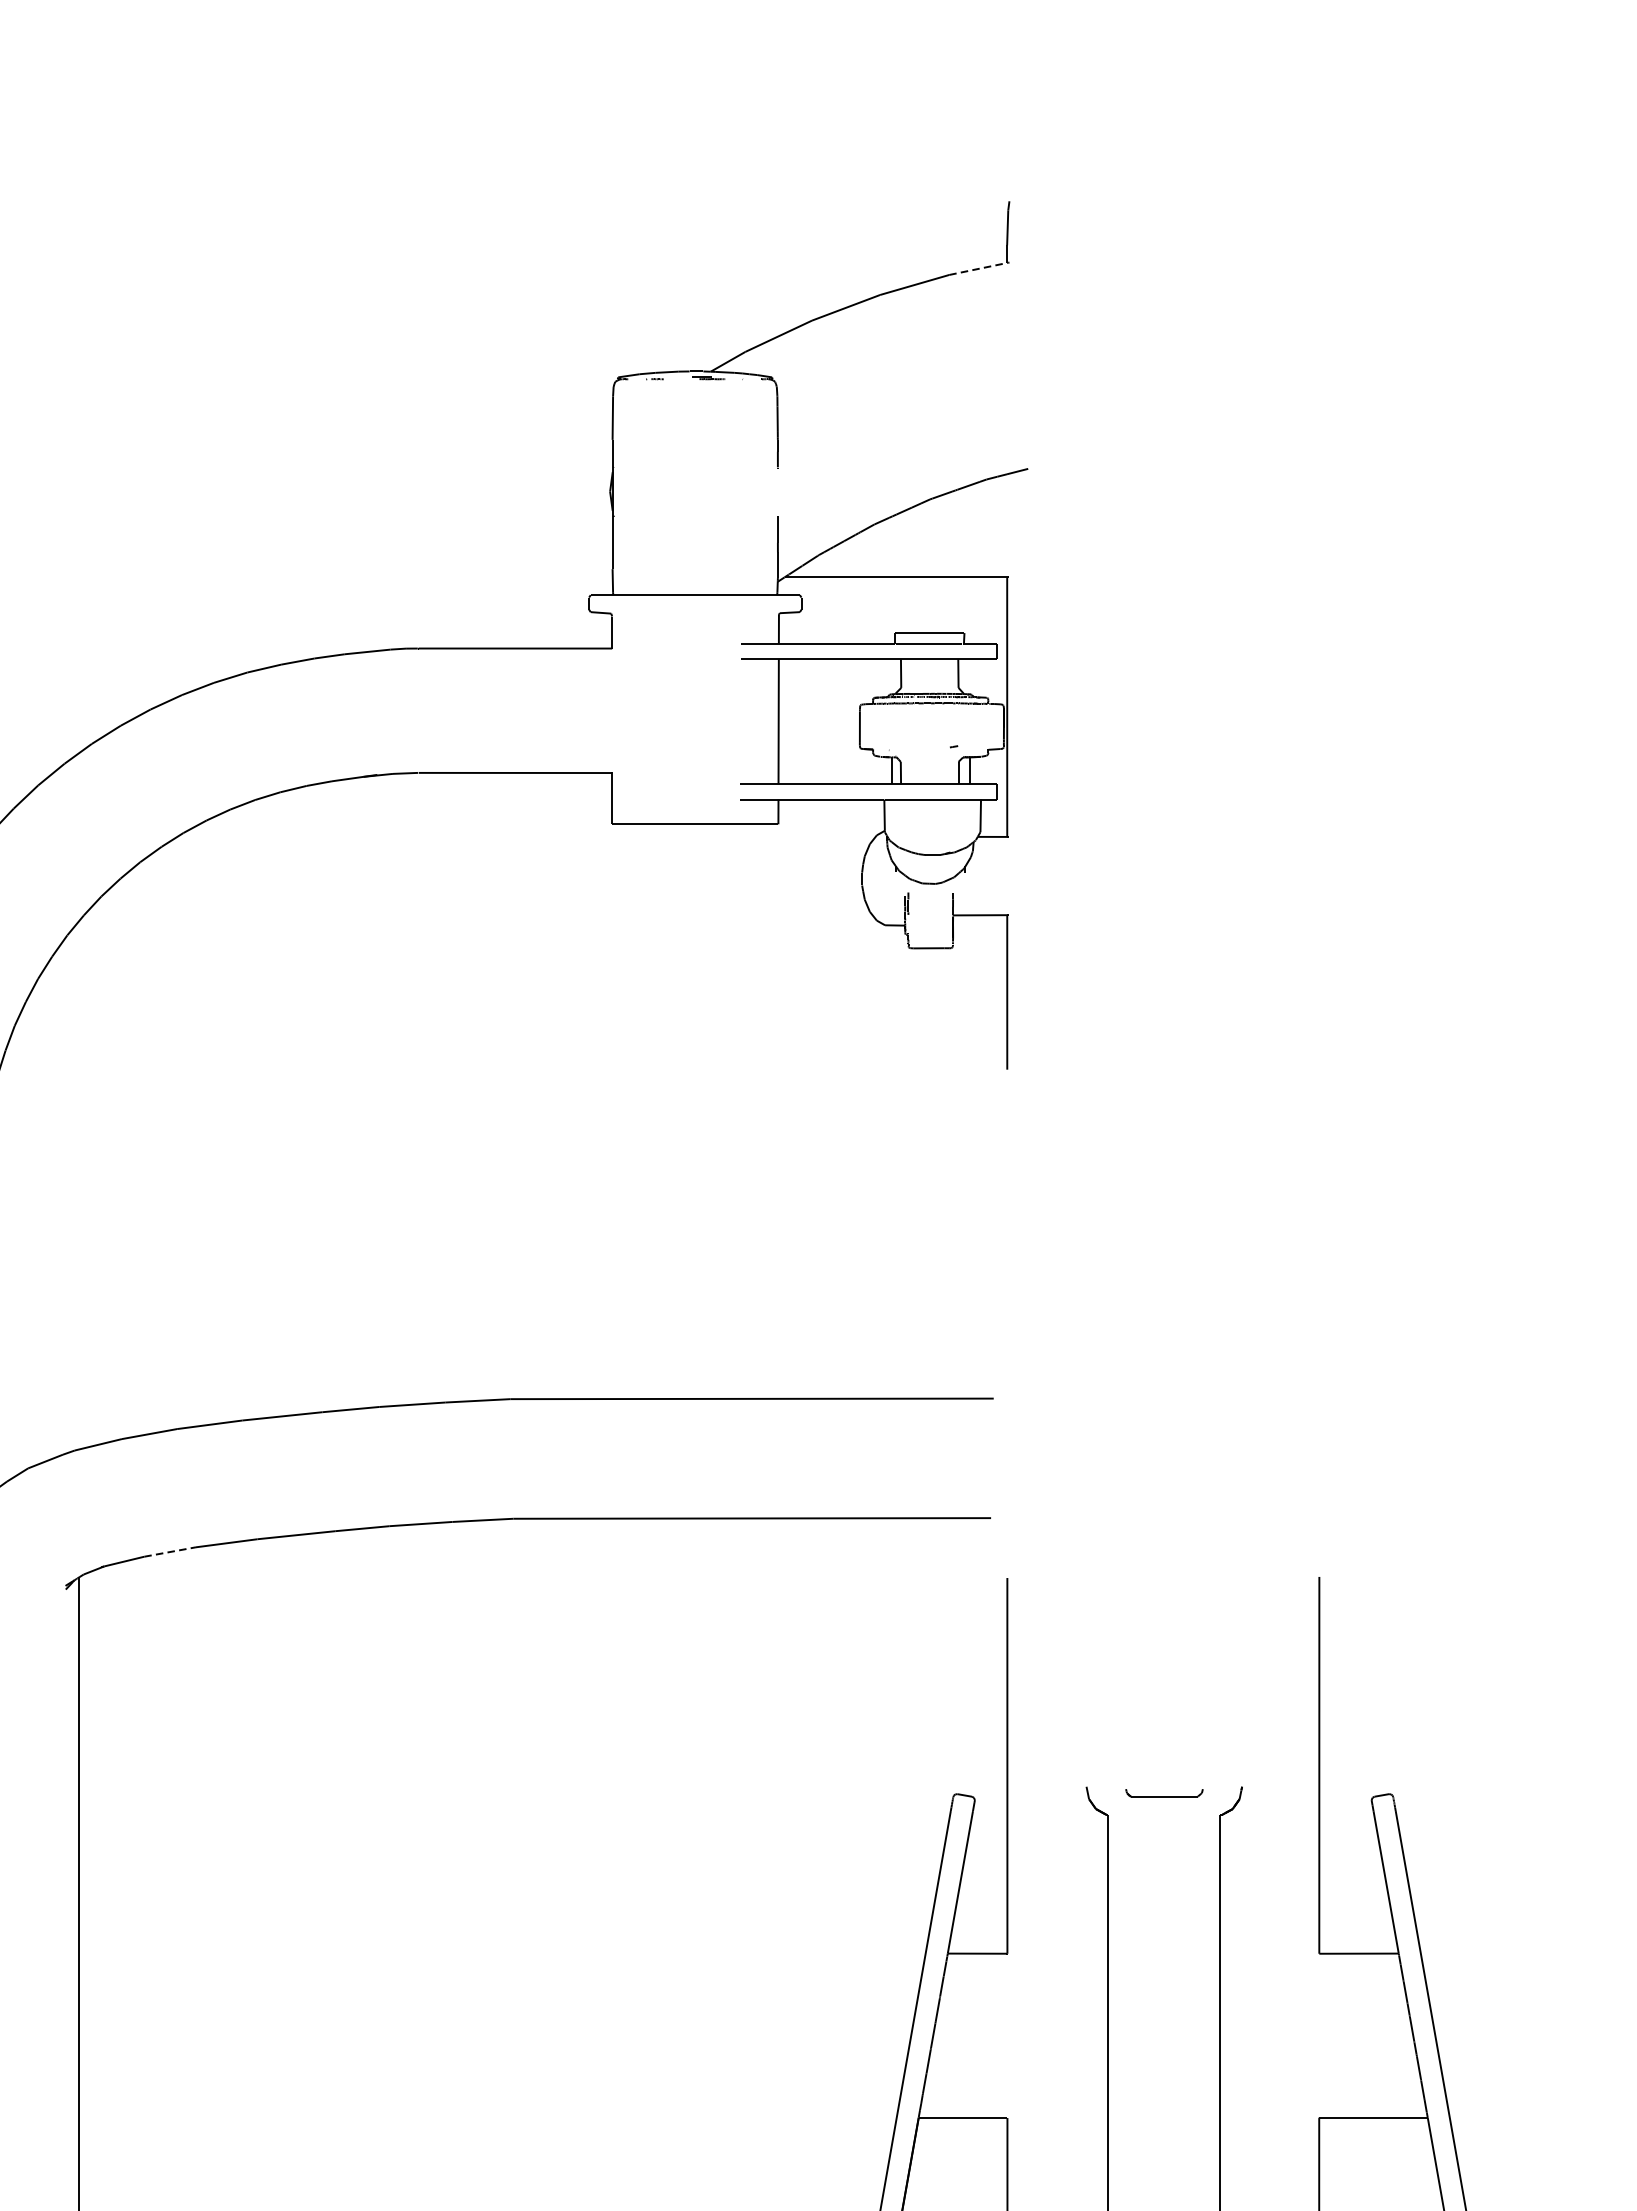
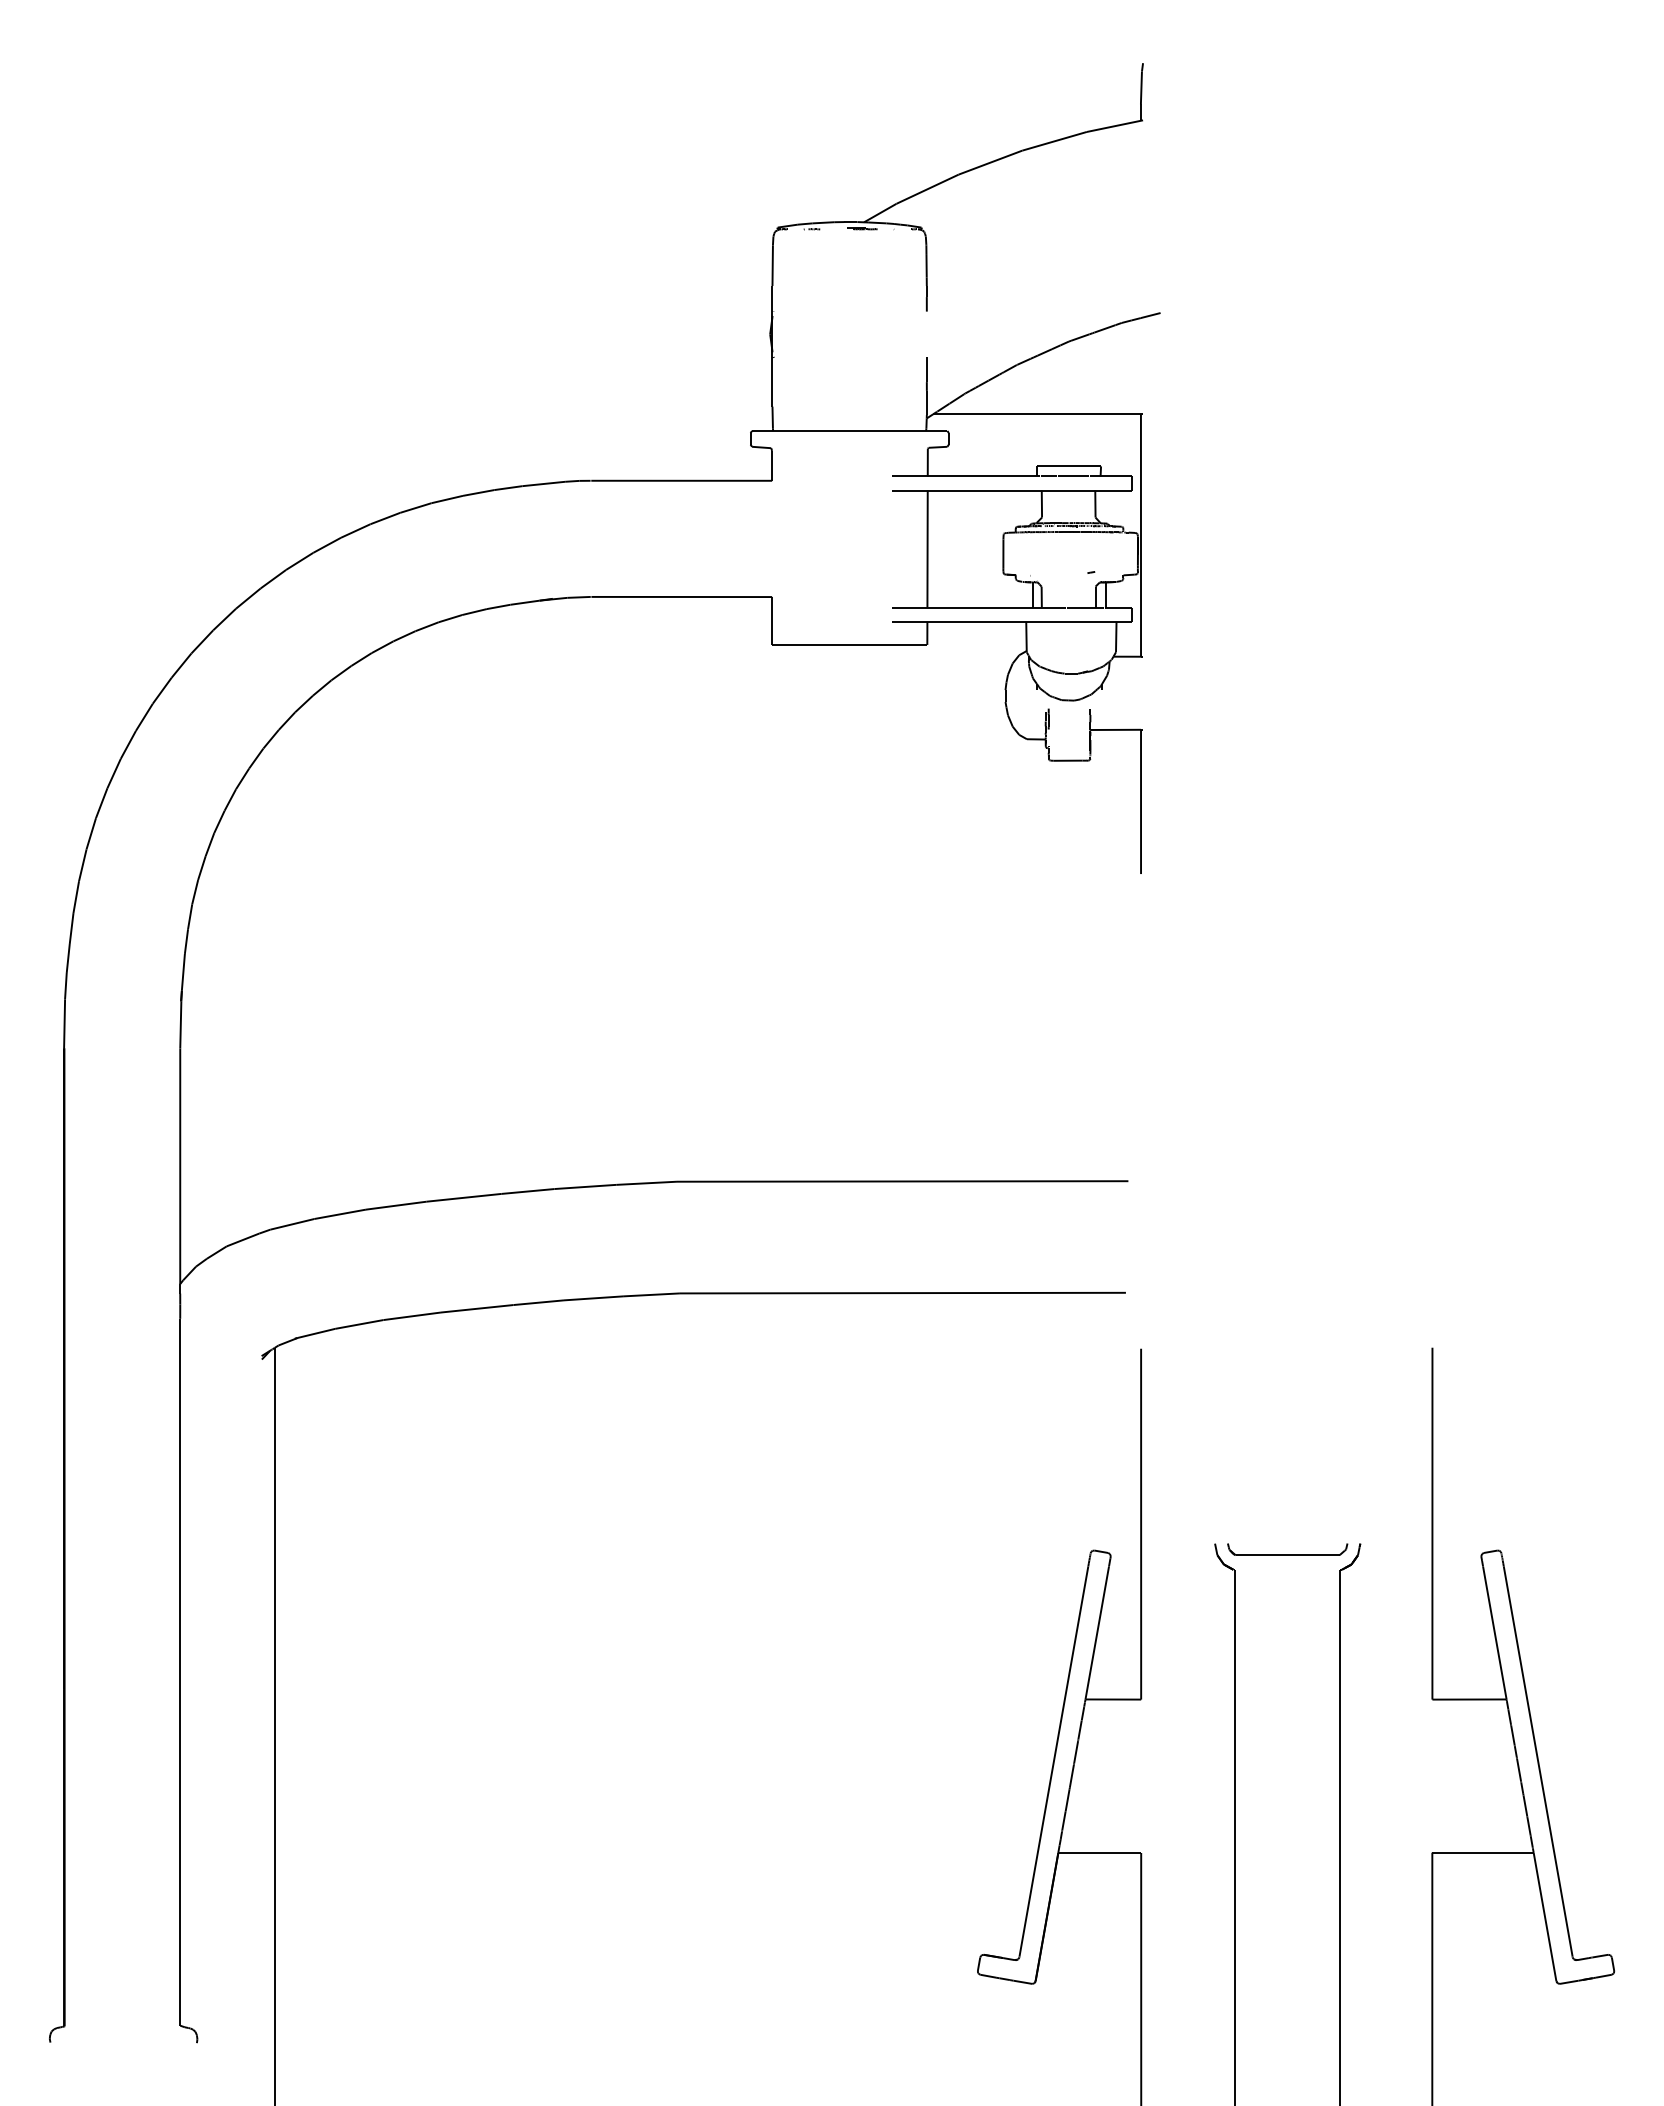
line: (977, 269) -> (1113, 126), dashed -> solid
line: (170, 1552) -> (359, 1324), dashed -> solid
part: (1164, 1793) -> (1287, 1549), size x1.67

